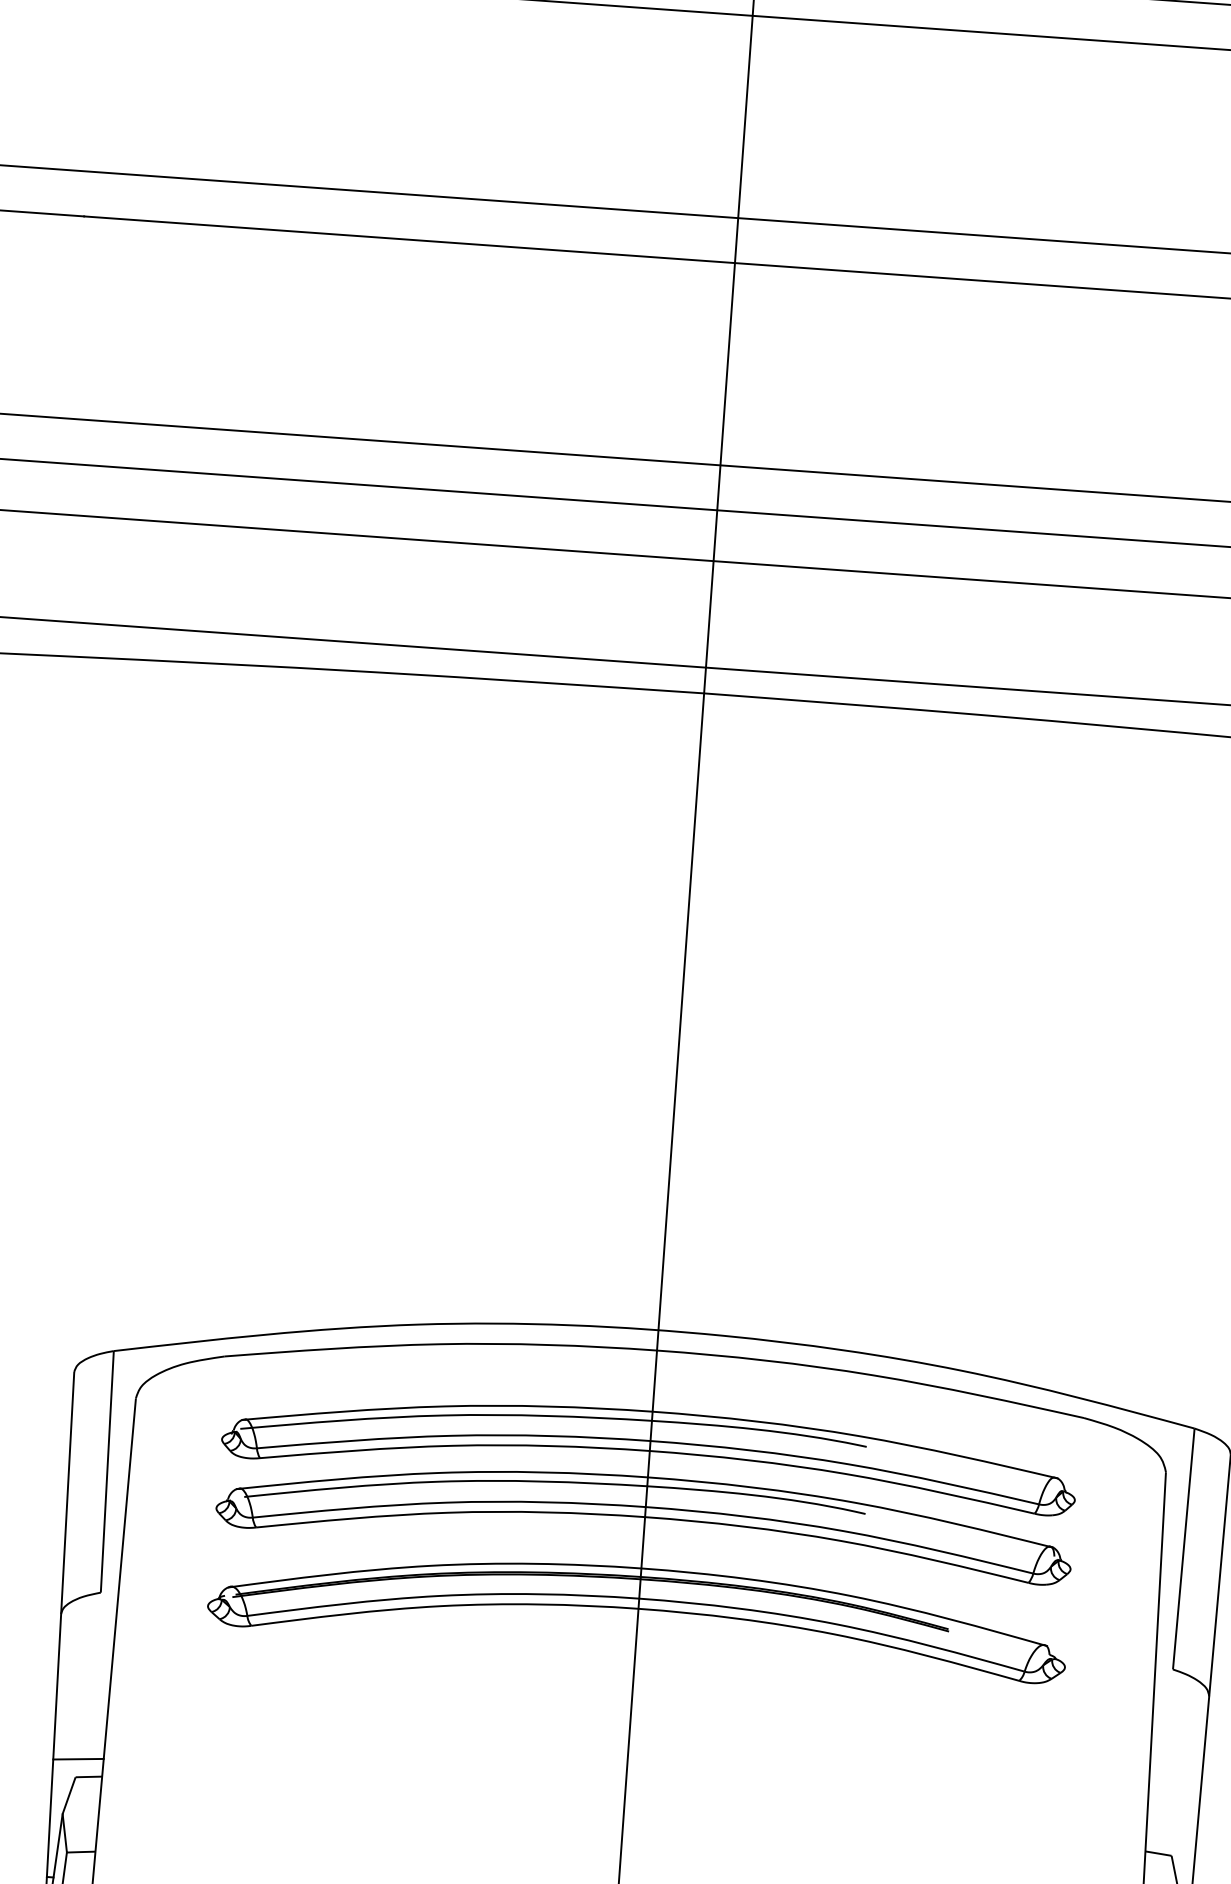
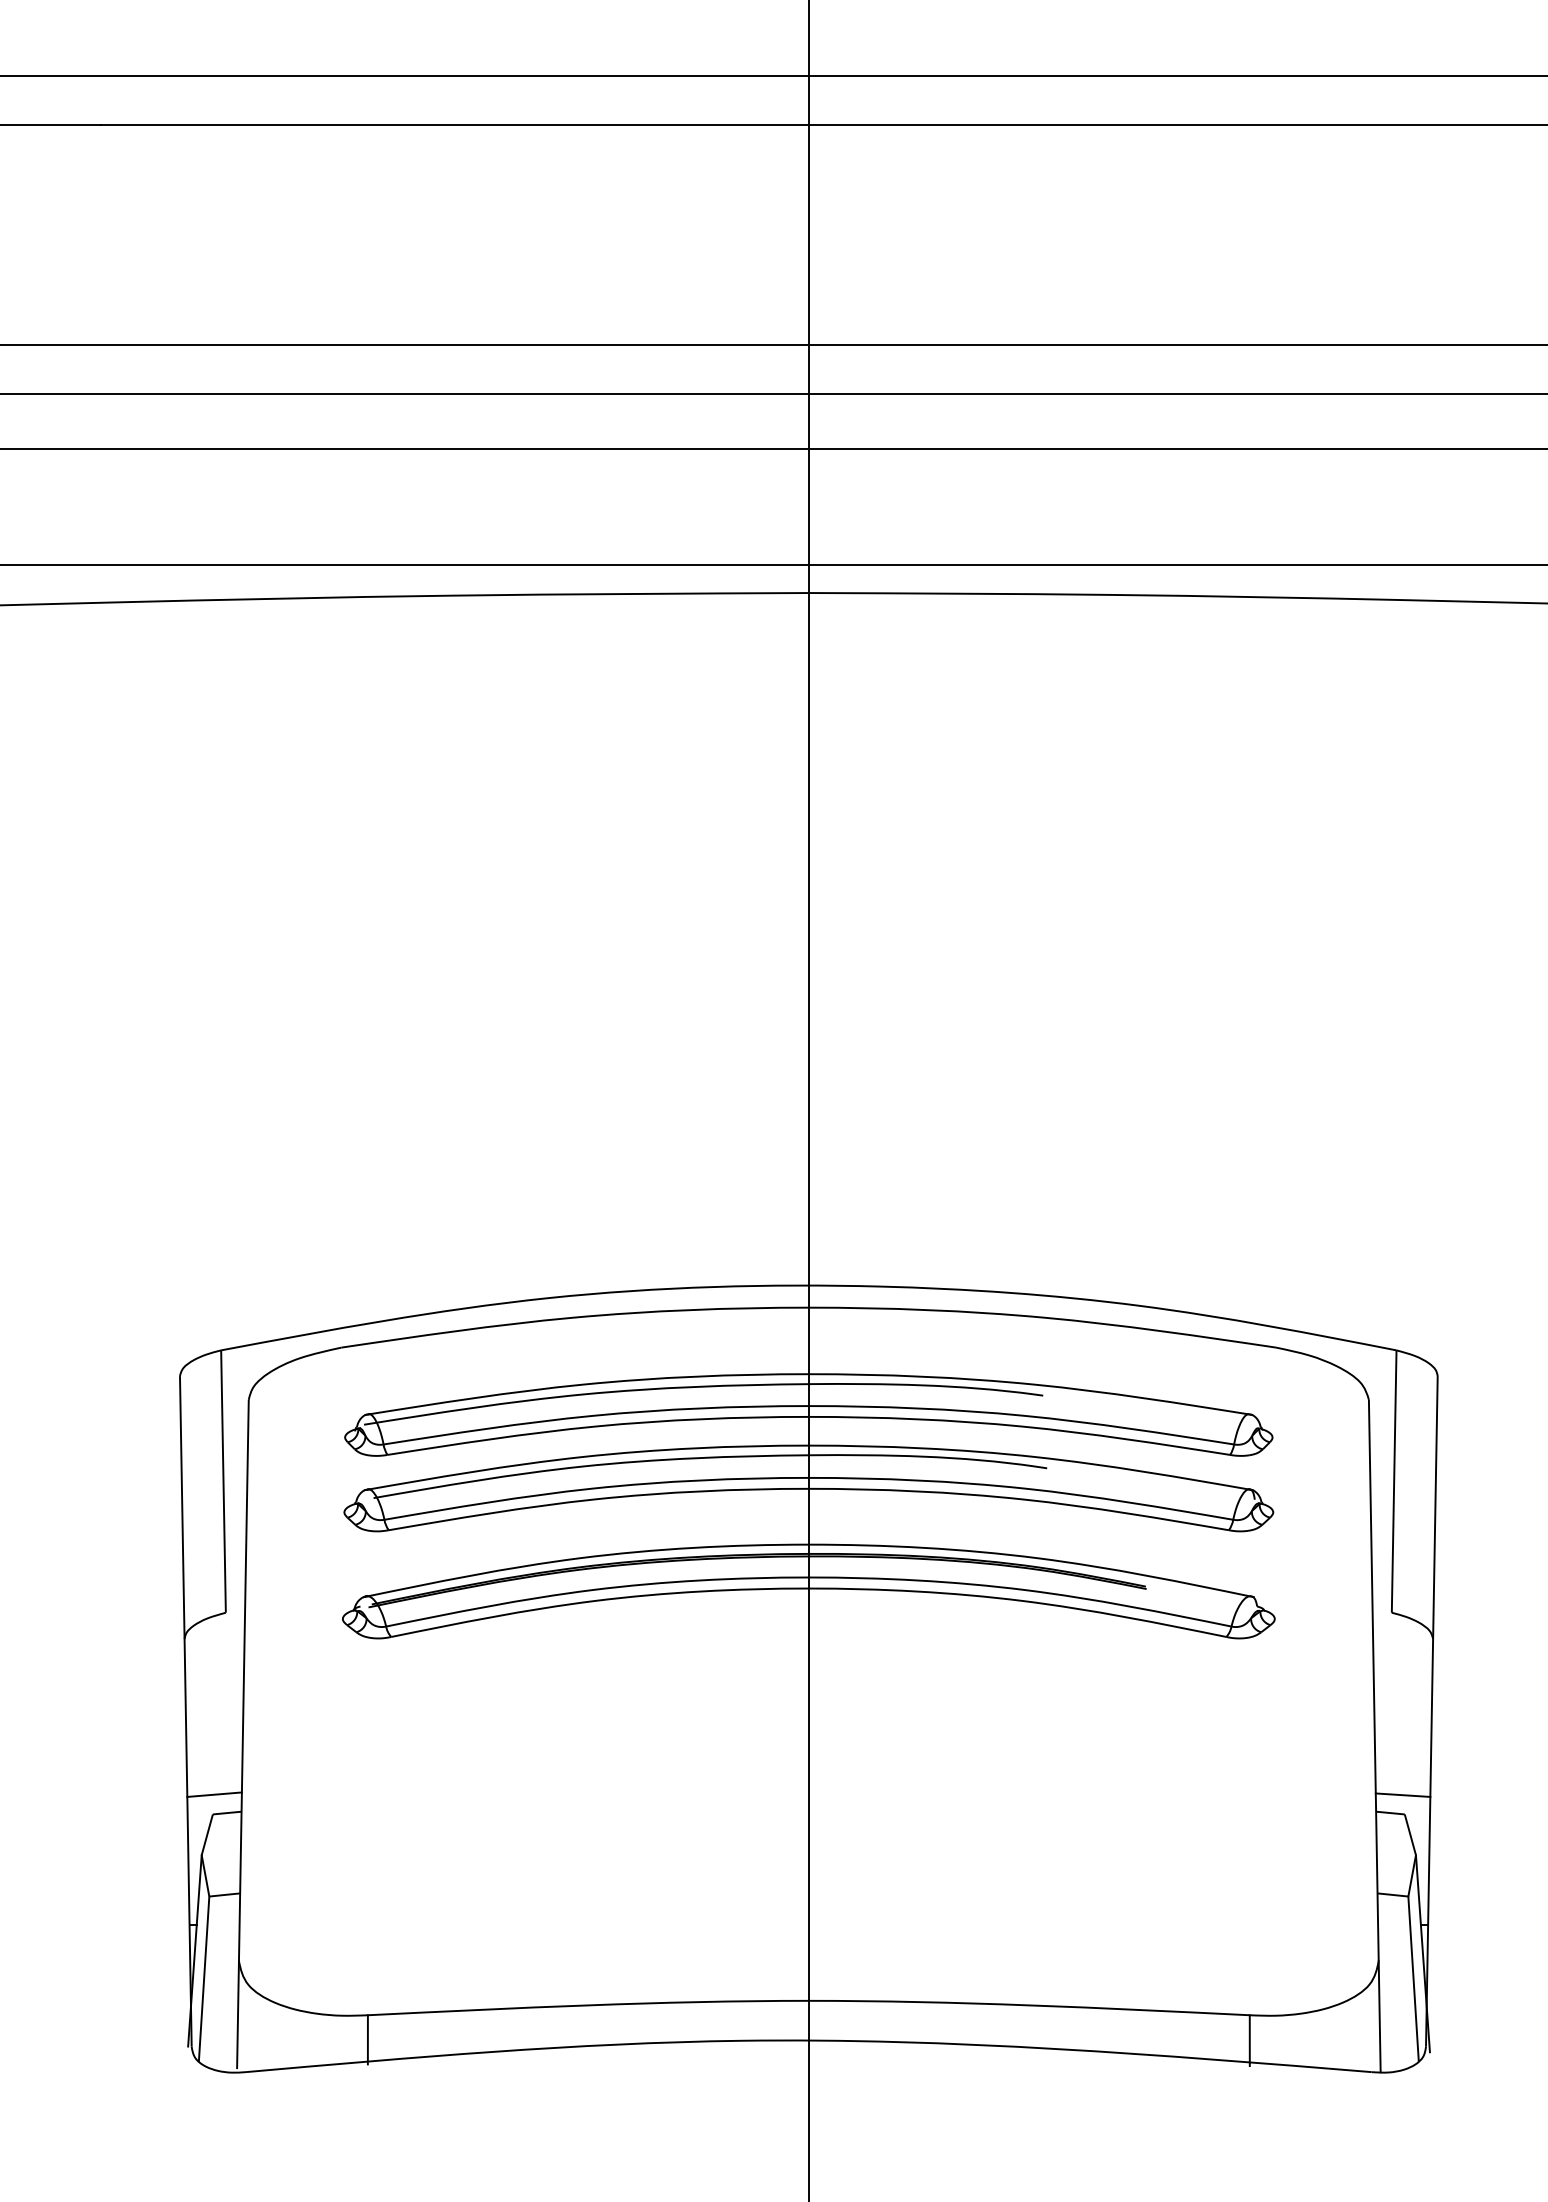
line: (1170, 1837) -> (1402, 1794), added

